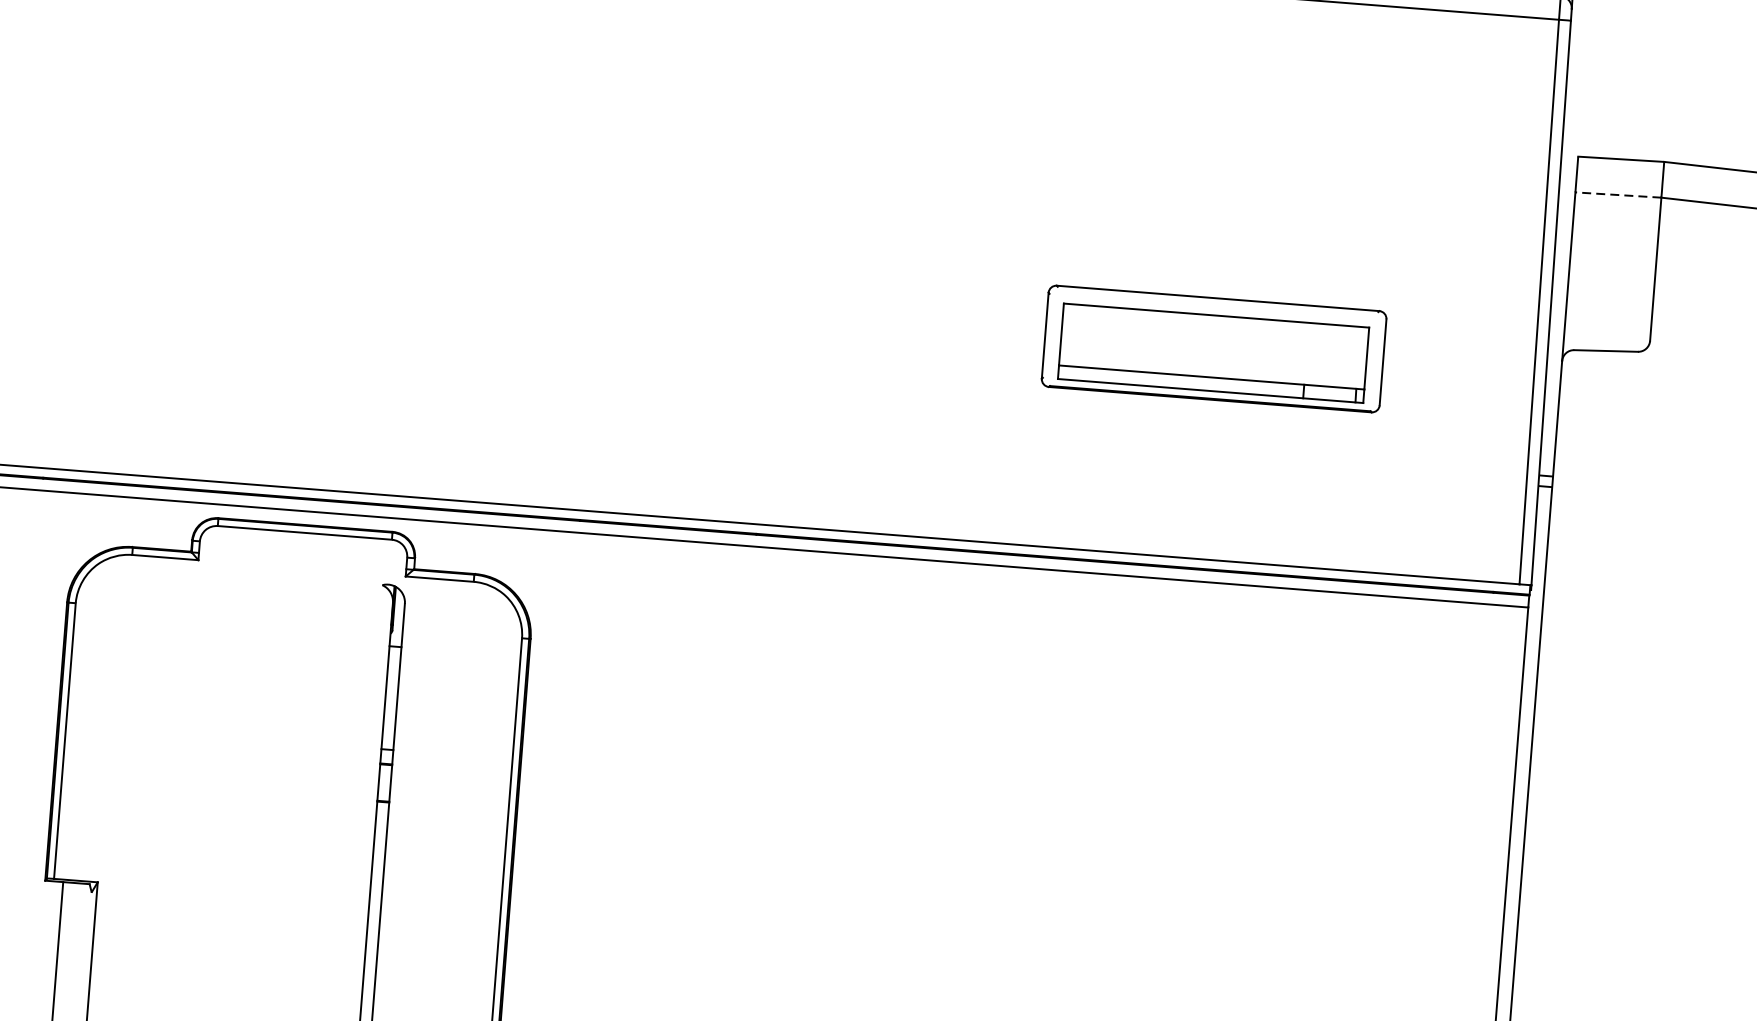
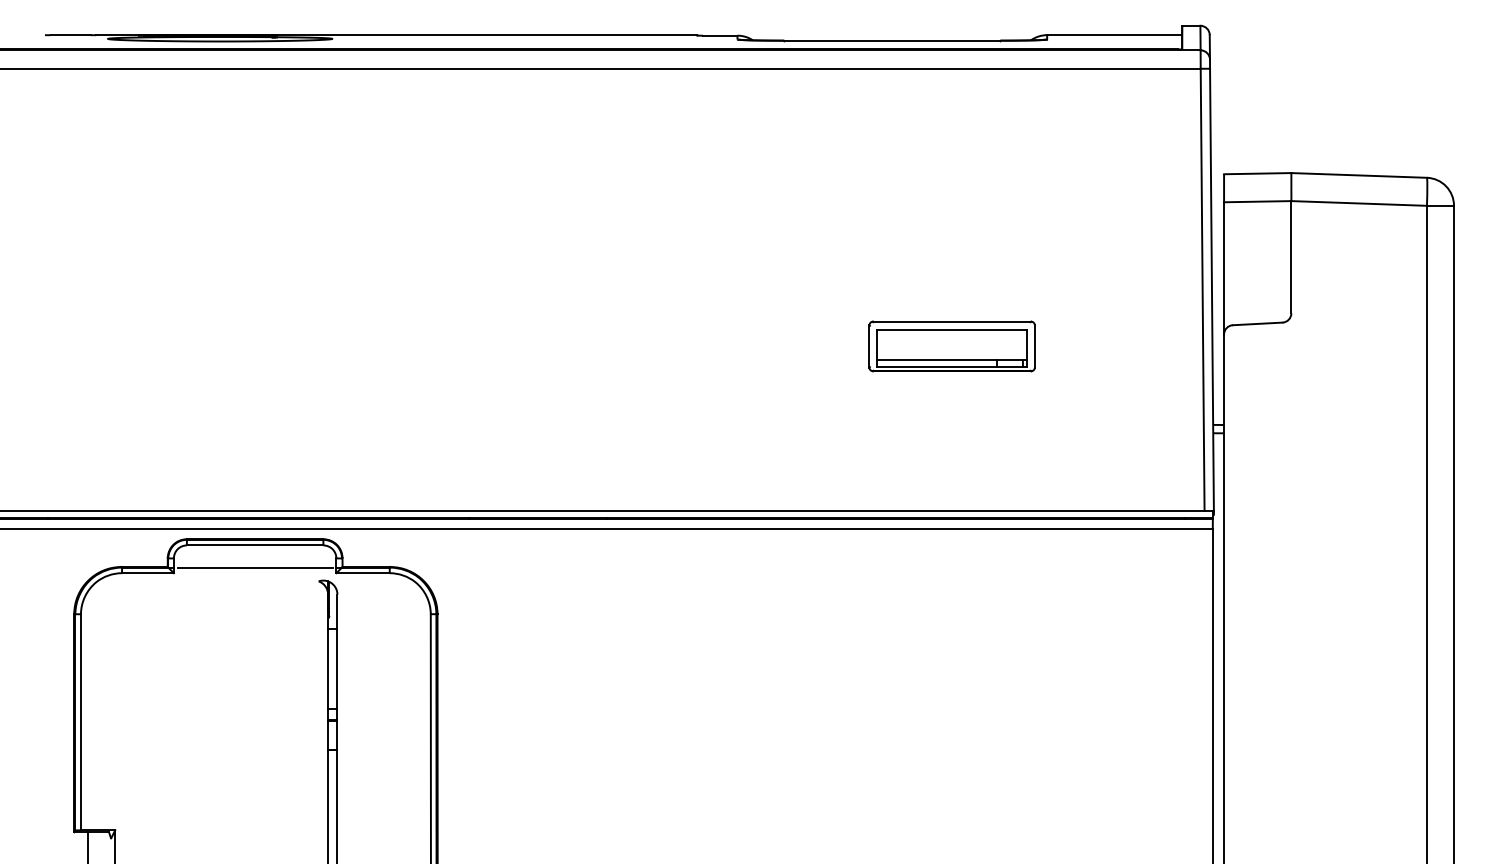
line: (1618, 194) -> (1257, 201), dashed -> solid
part: (1213, 349) -> (951, 346), size x0.62
line: (301, 561) -> (254, 567), added

